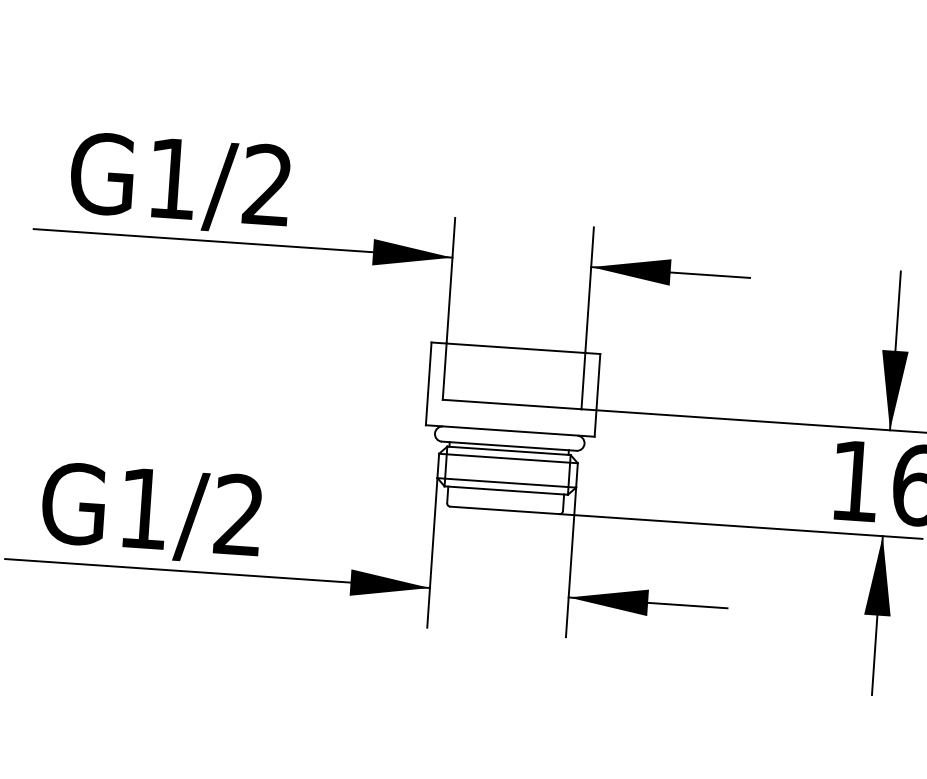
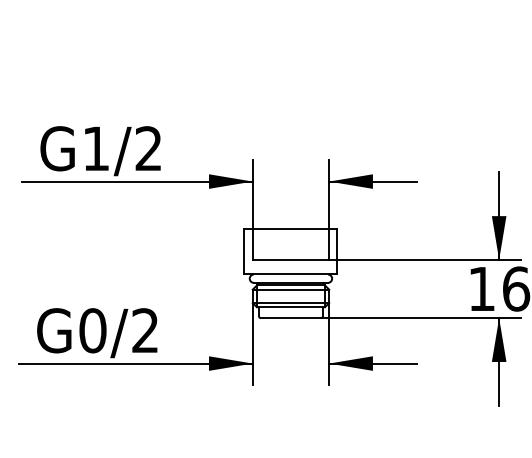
text: (143, 508) -> (92, 330), G1/2 -> G0/2

